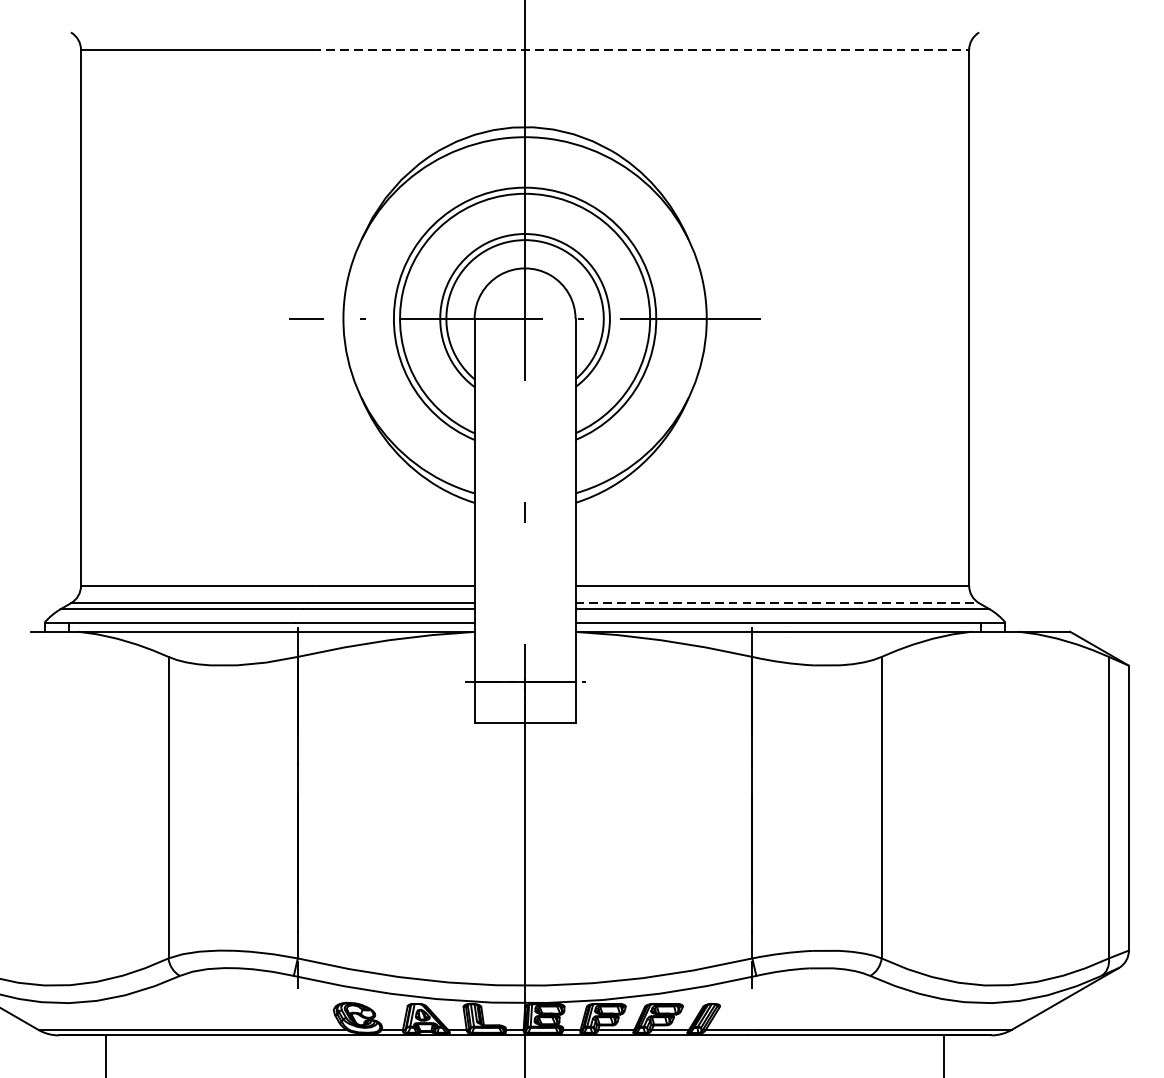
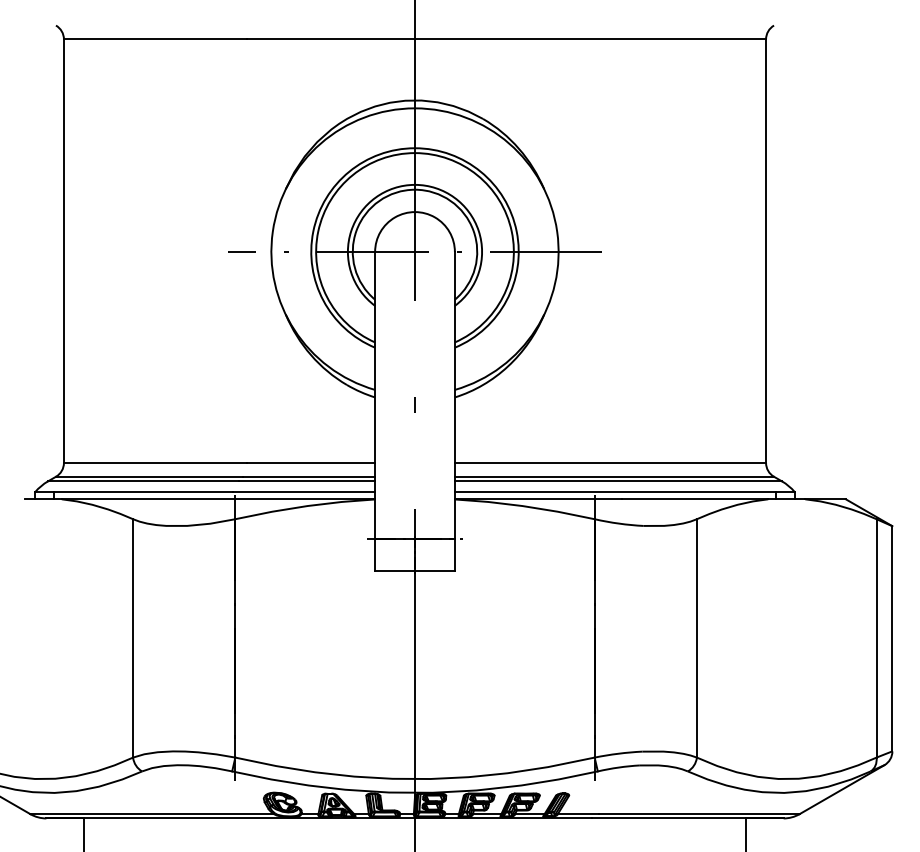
line: (640, 50) -> (506, 39), dashed -> solid
line: (777, 602) -> (614, 476), dashed -> solid

